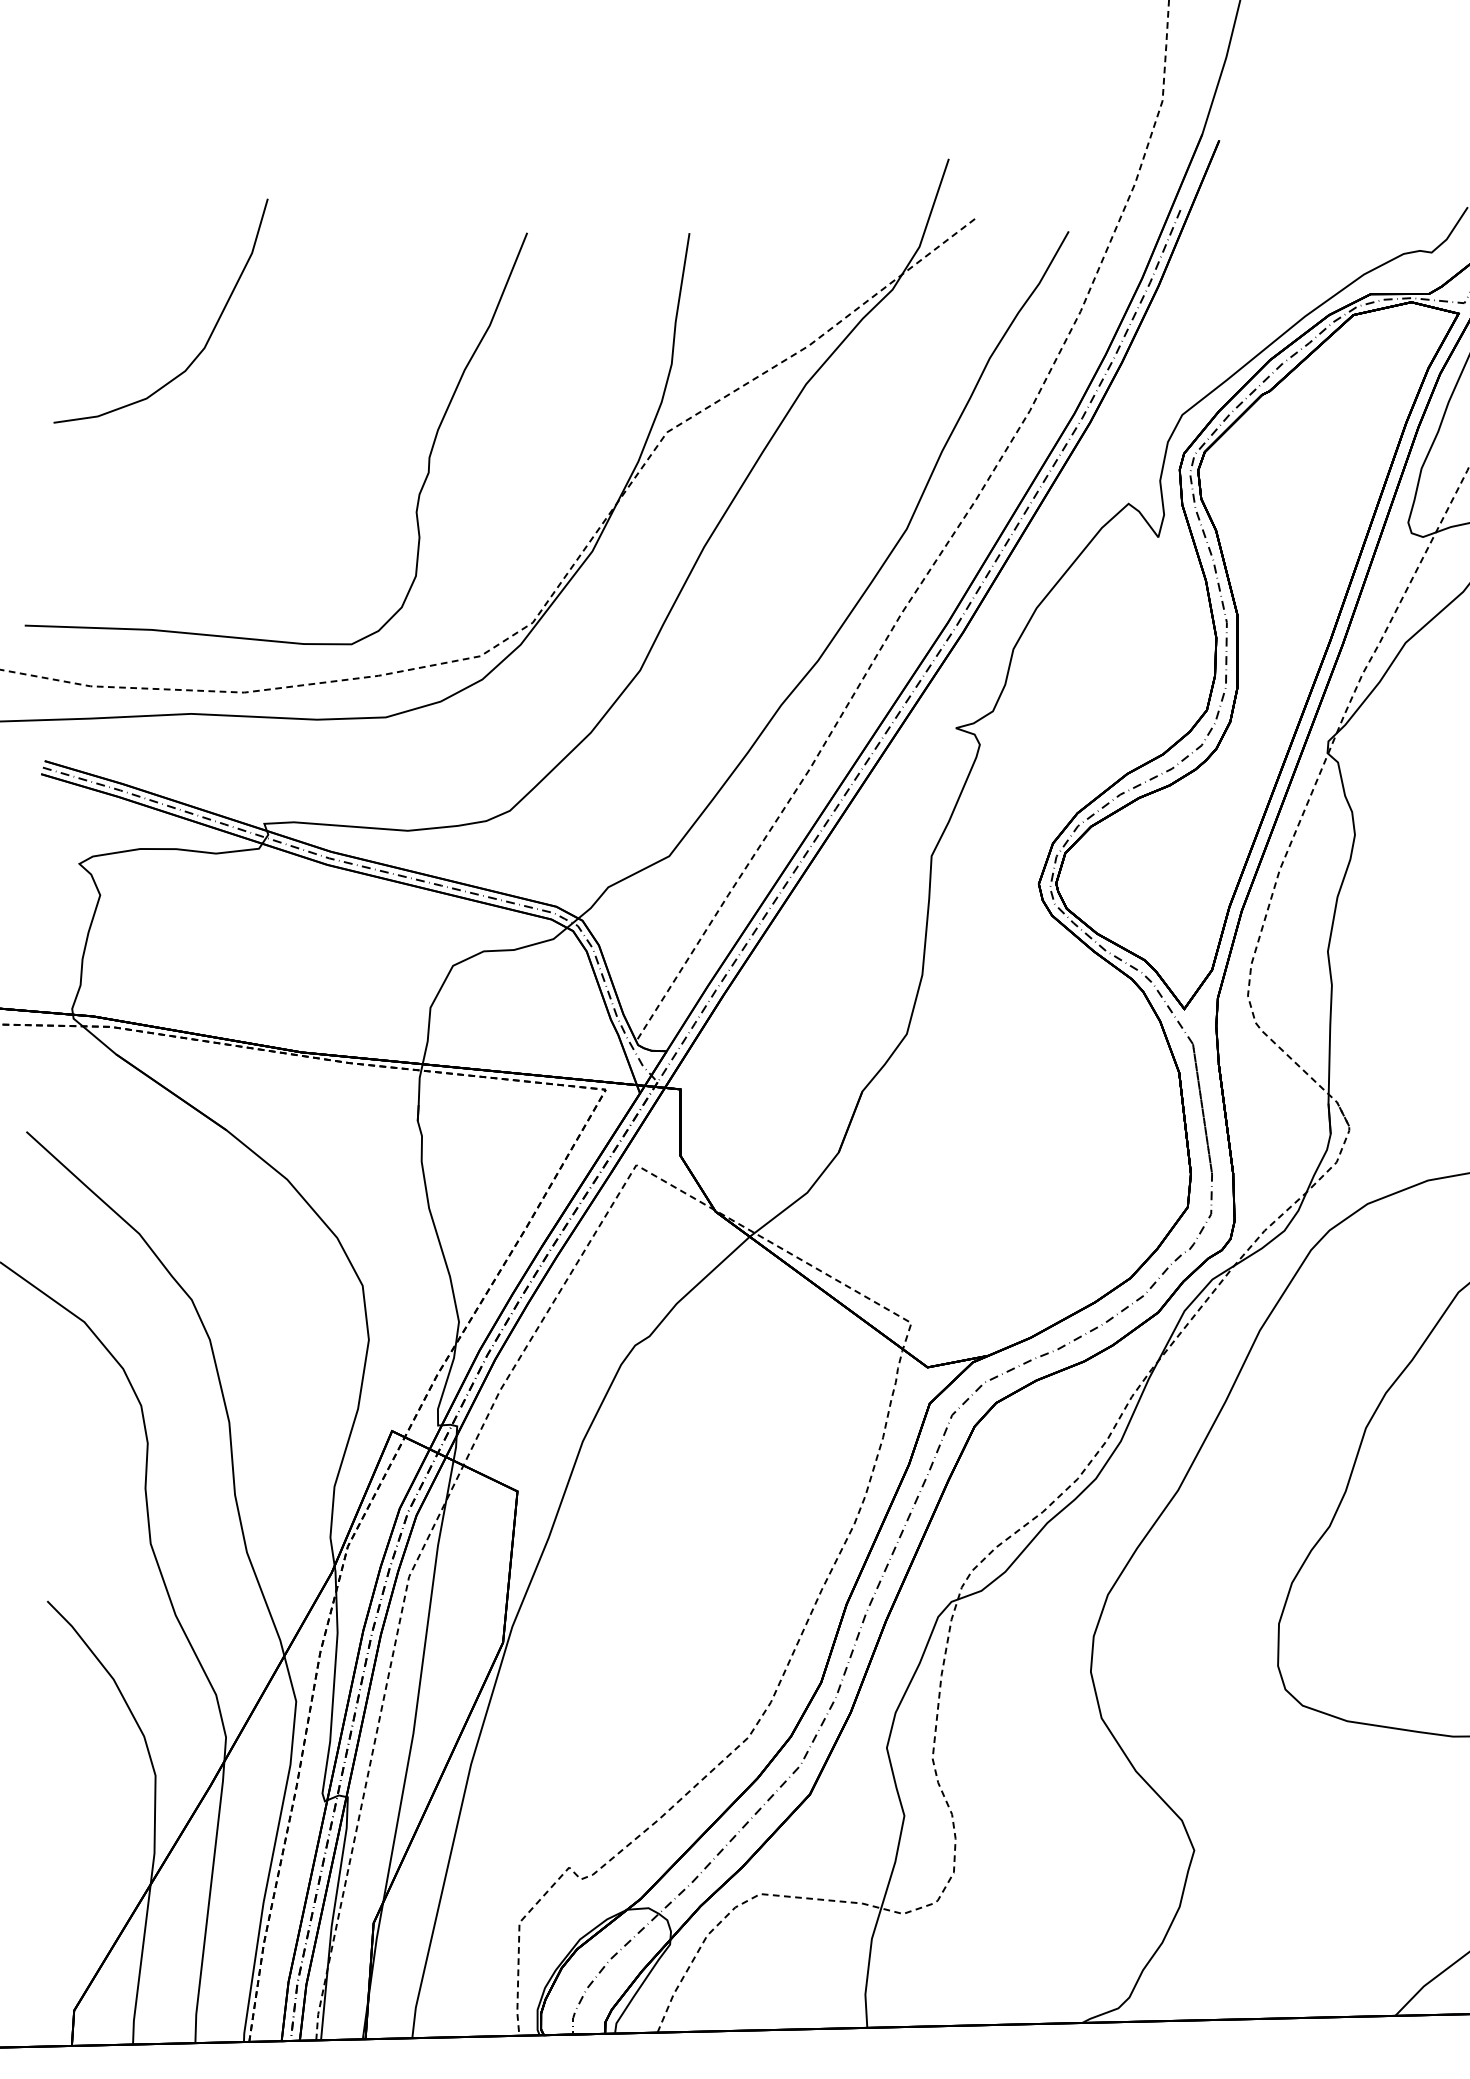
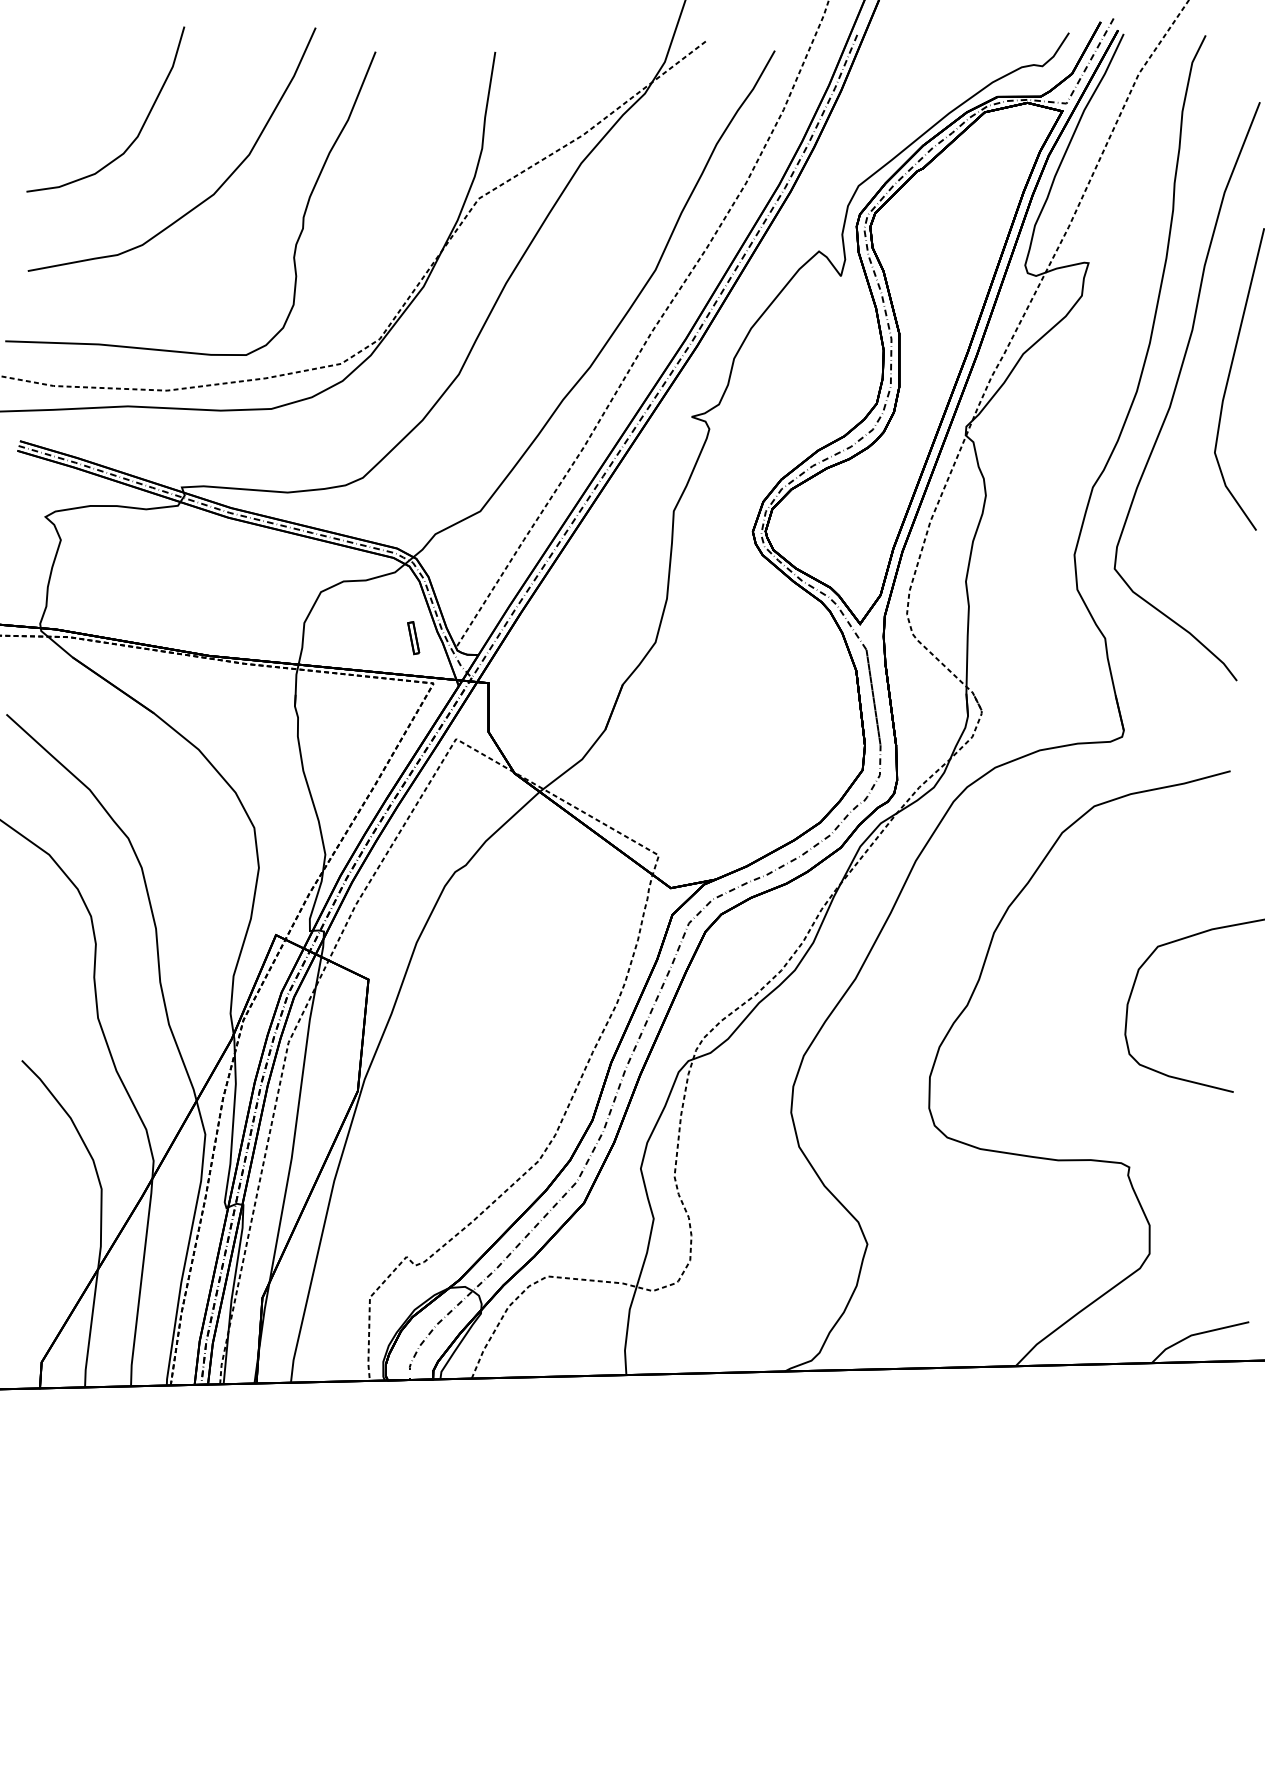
curve: (299, 430) -> (207, 197), added
part: (578, 1028) -> (413, 638), added

